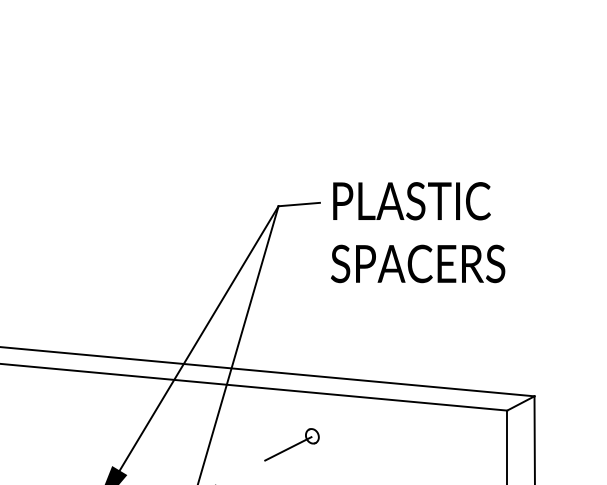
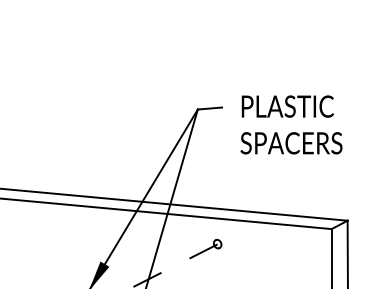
text: (418, 231) -> (291, 124), moved

